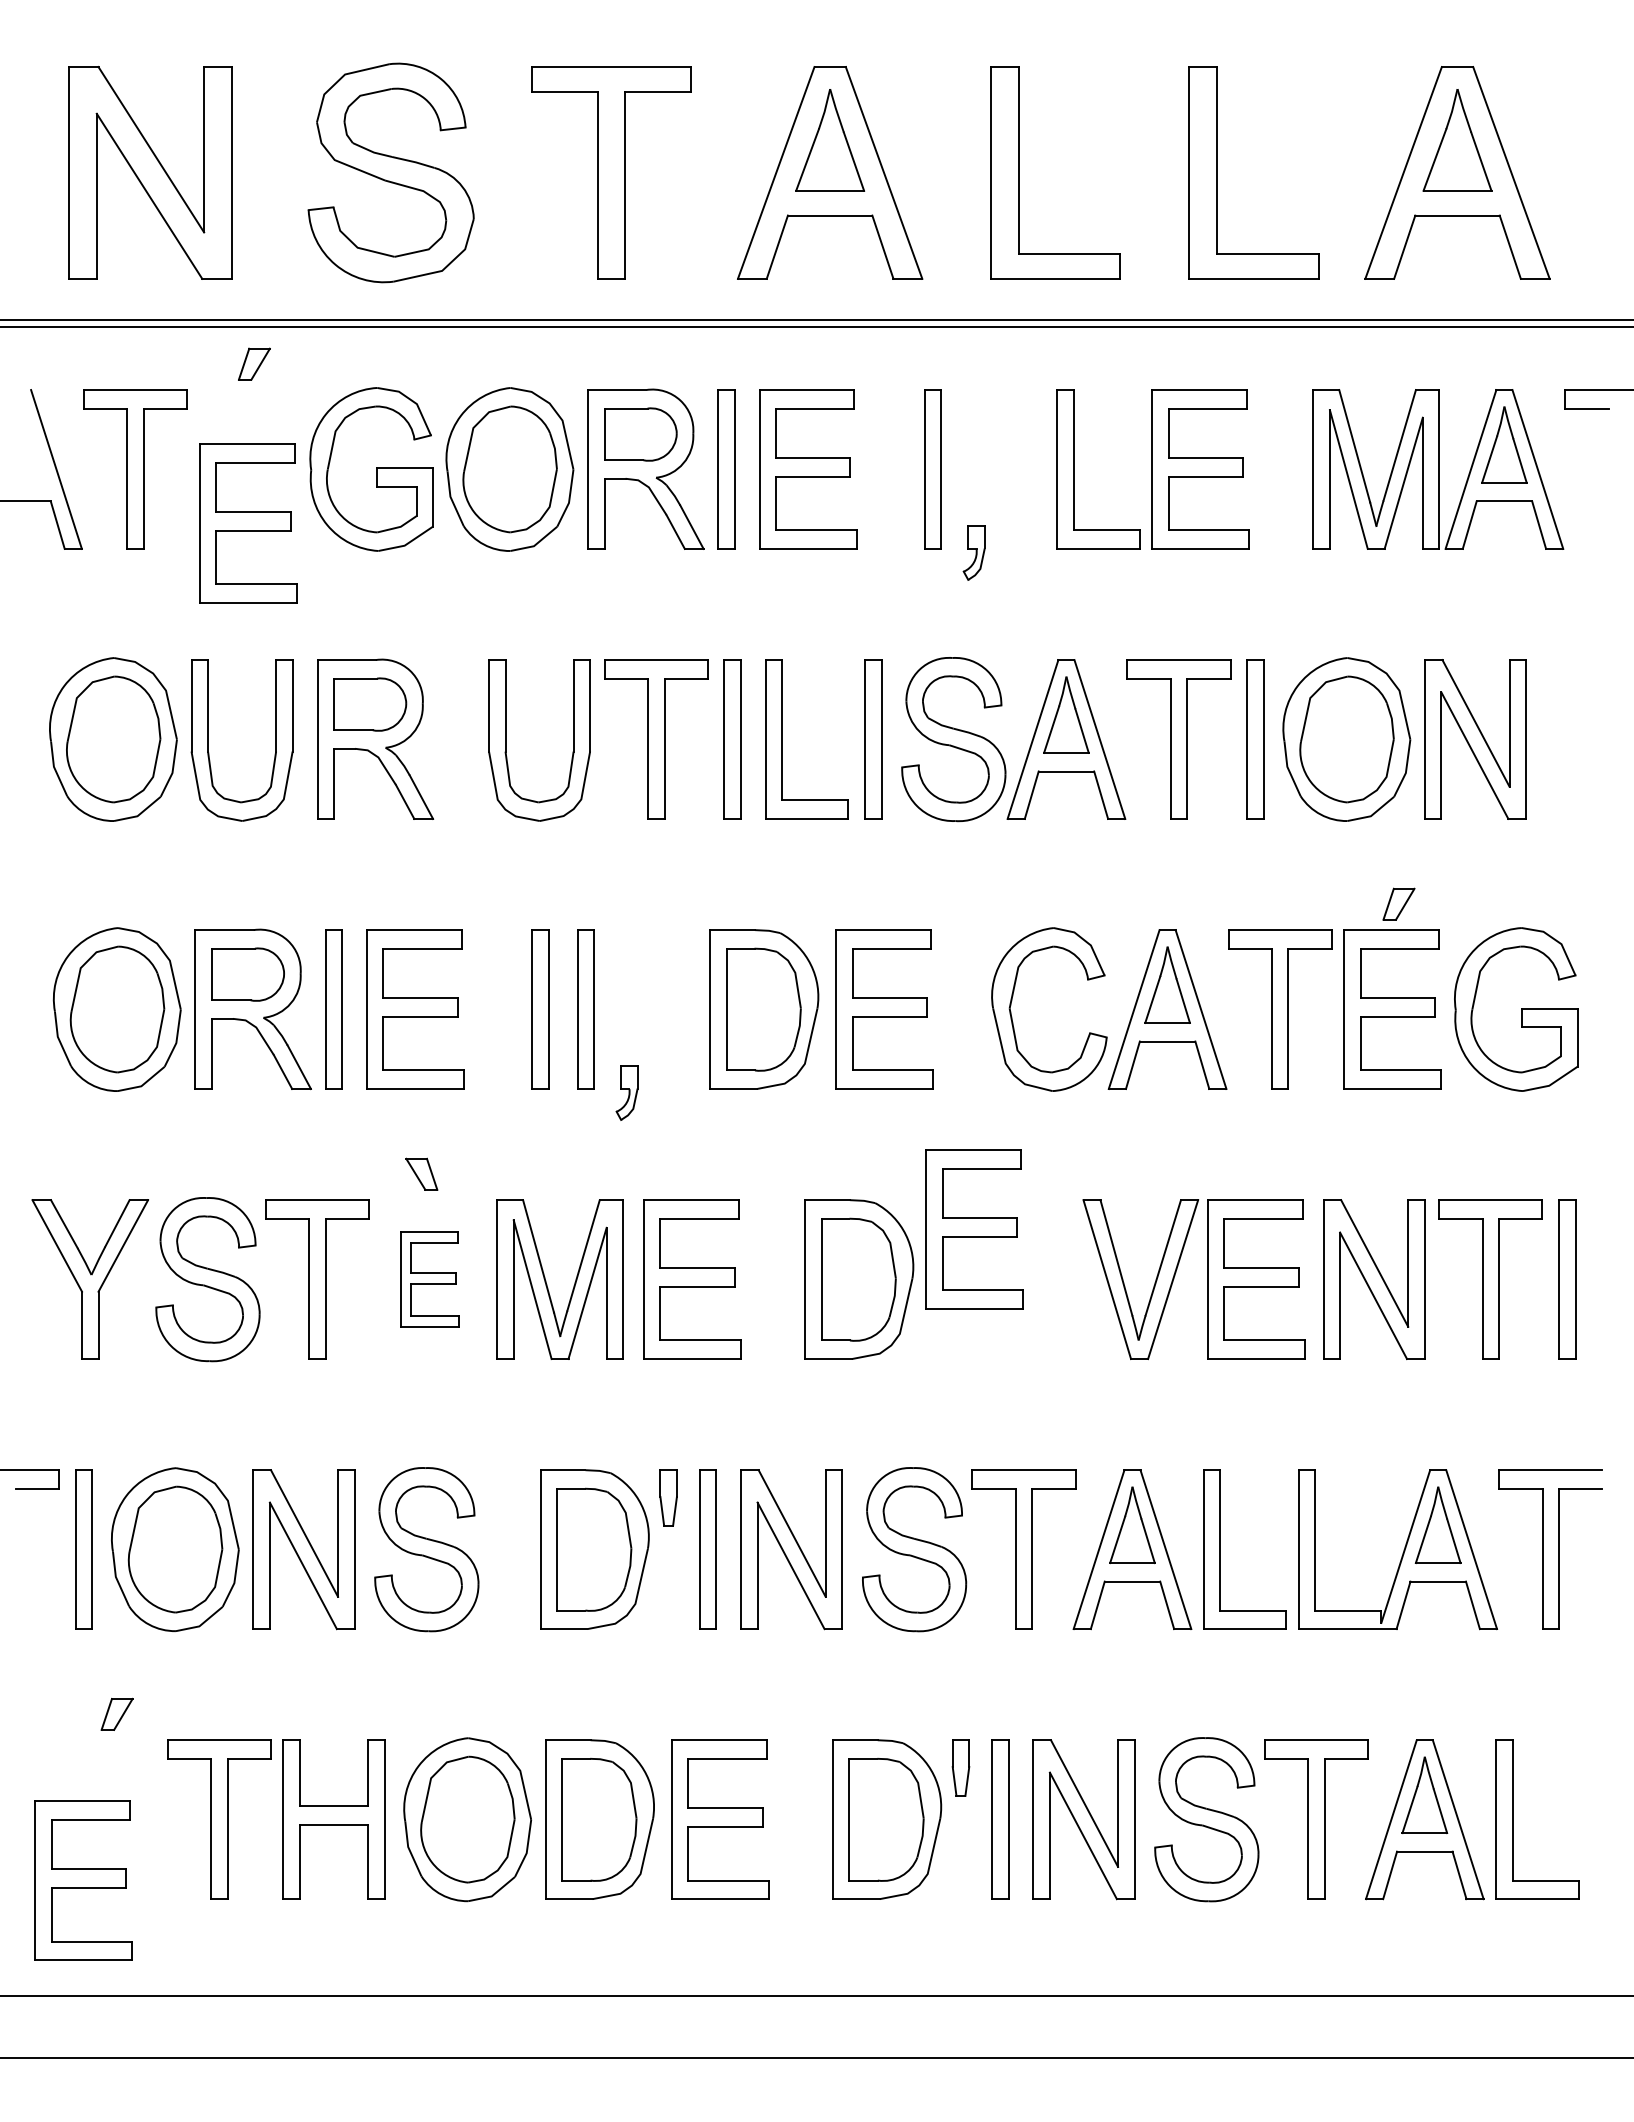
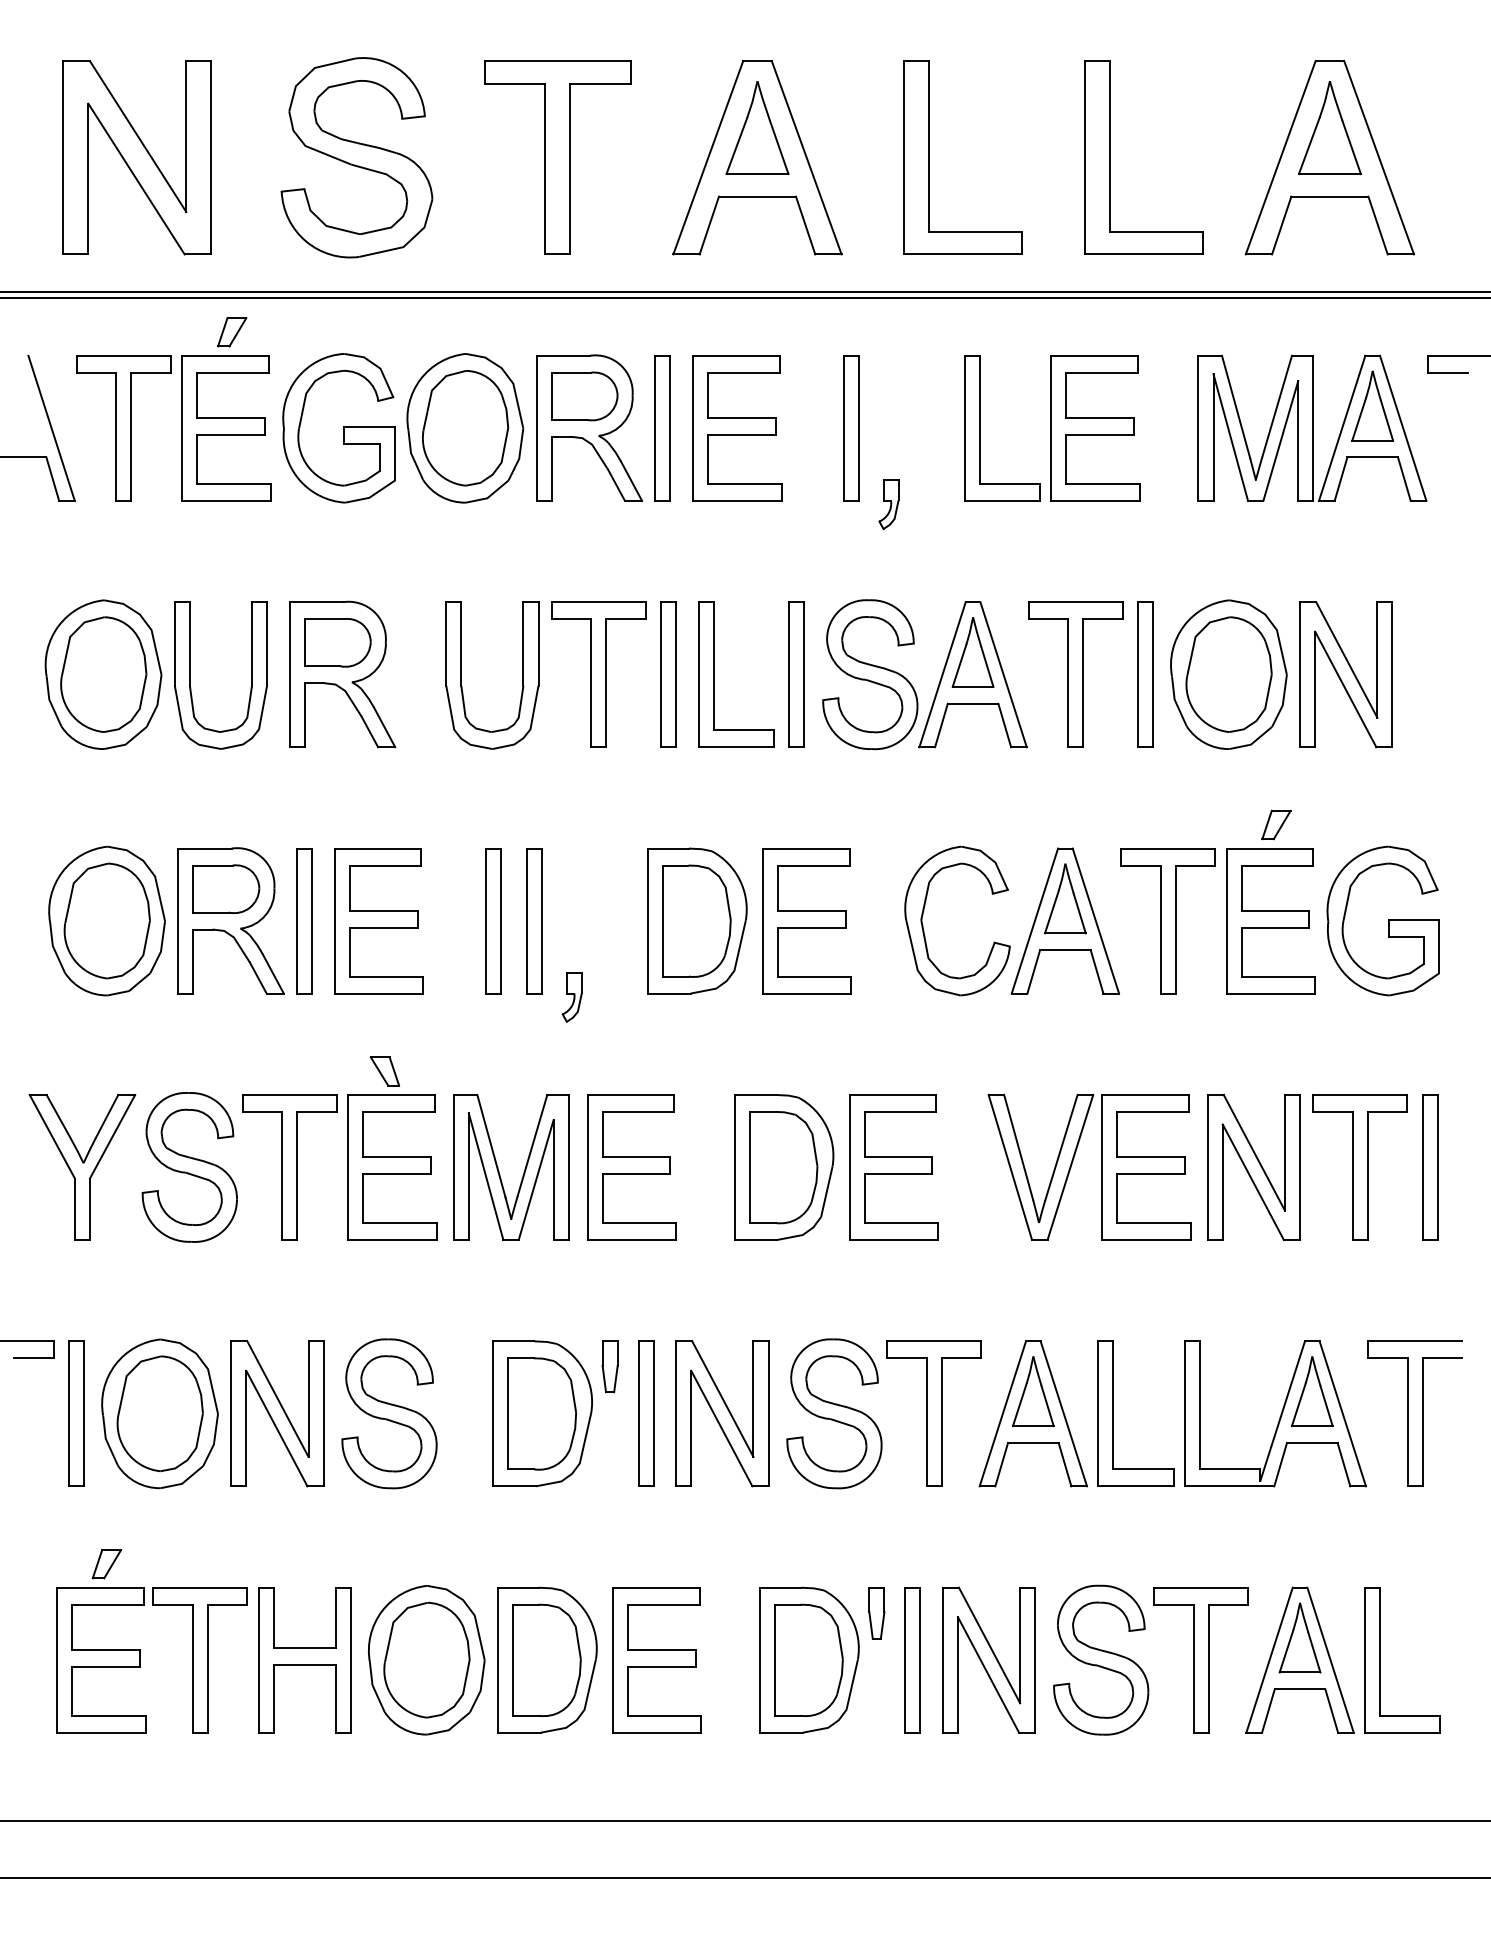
part: (248, 523) -> (226, 428), moved
part: (974, 1229) -> (893, 1167), moved
part: (430, 1279) -> (392, 1167), size x1.67
part: (83, 1880) -> (100, 1660), moved

